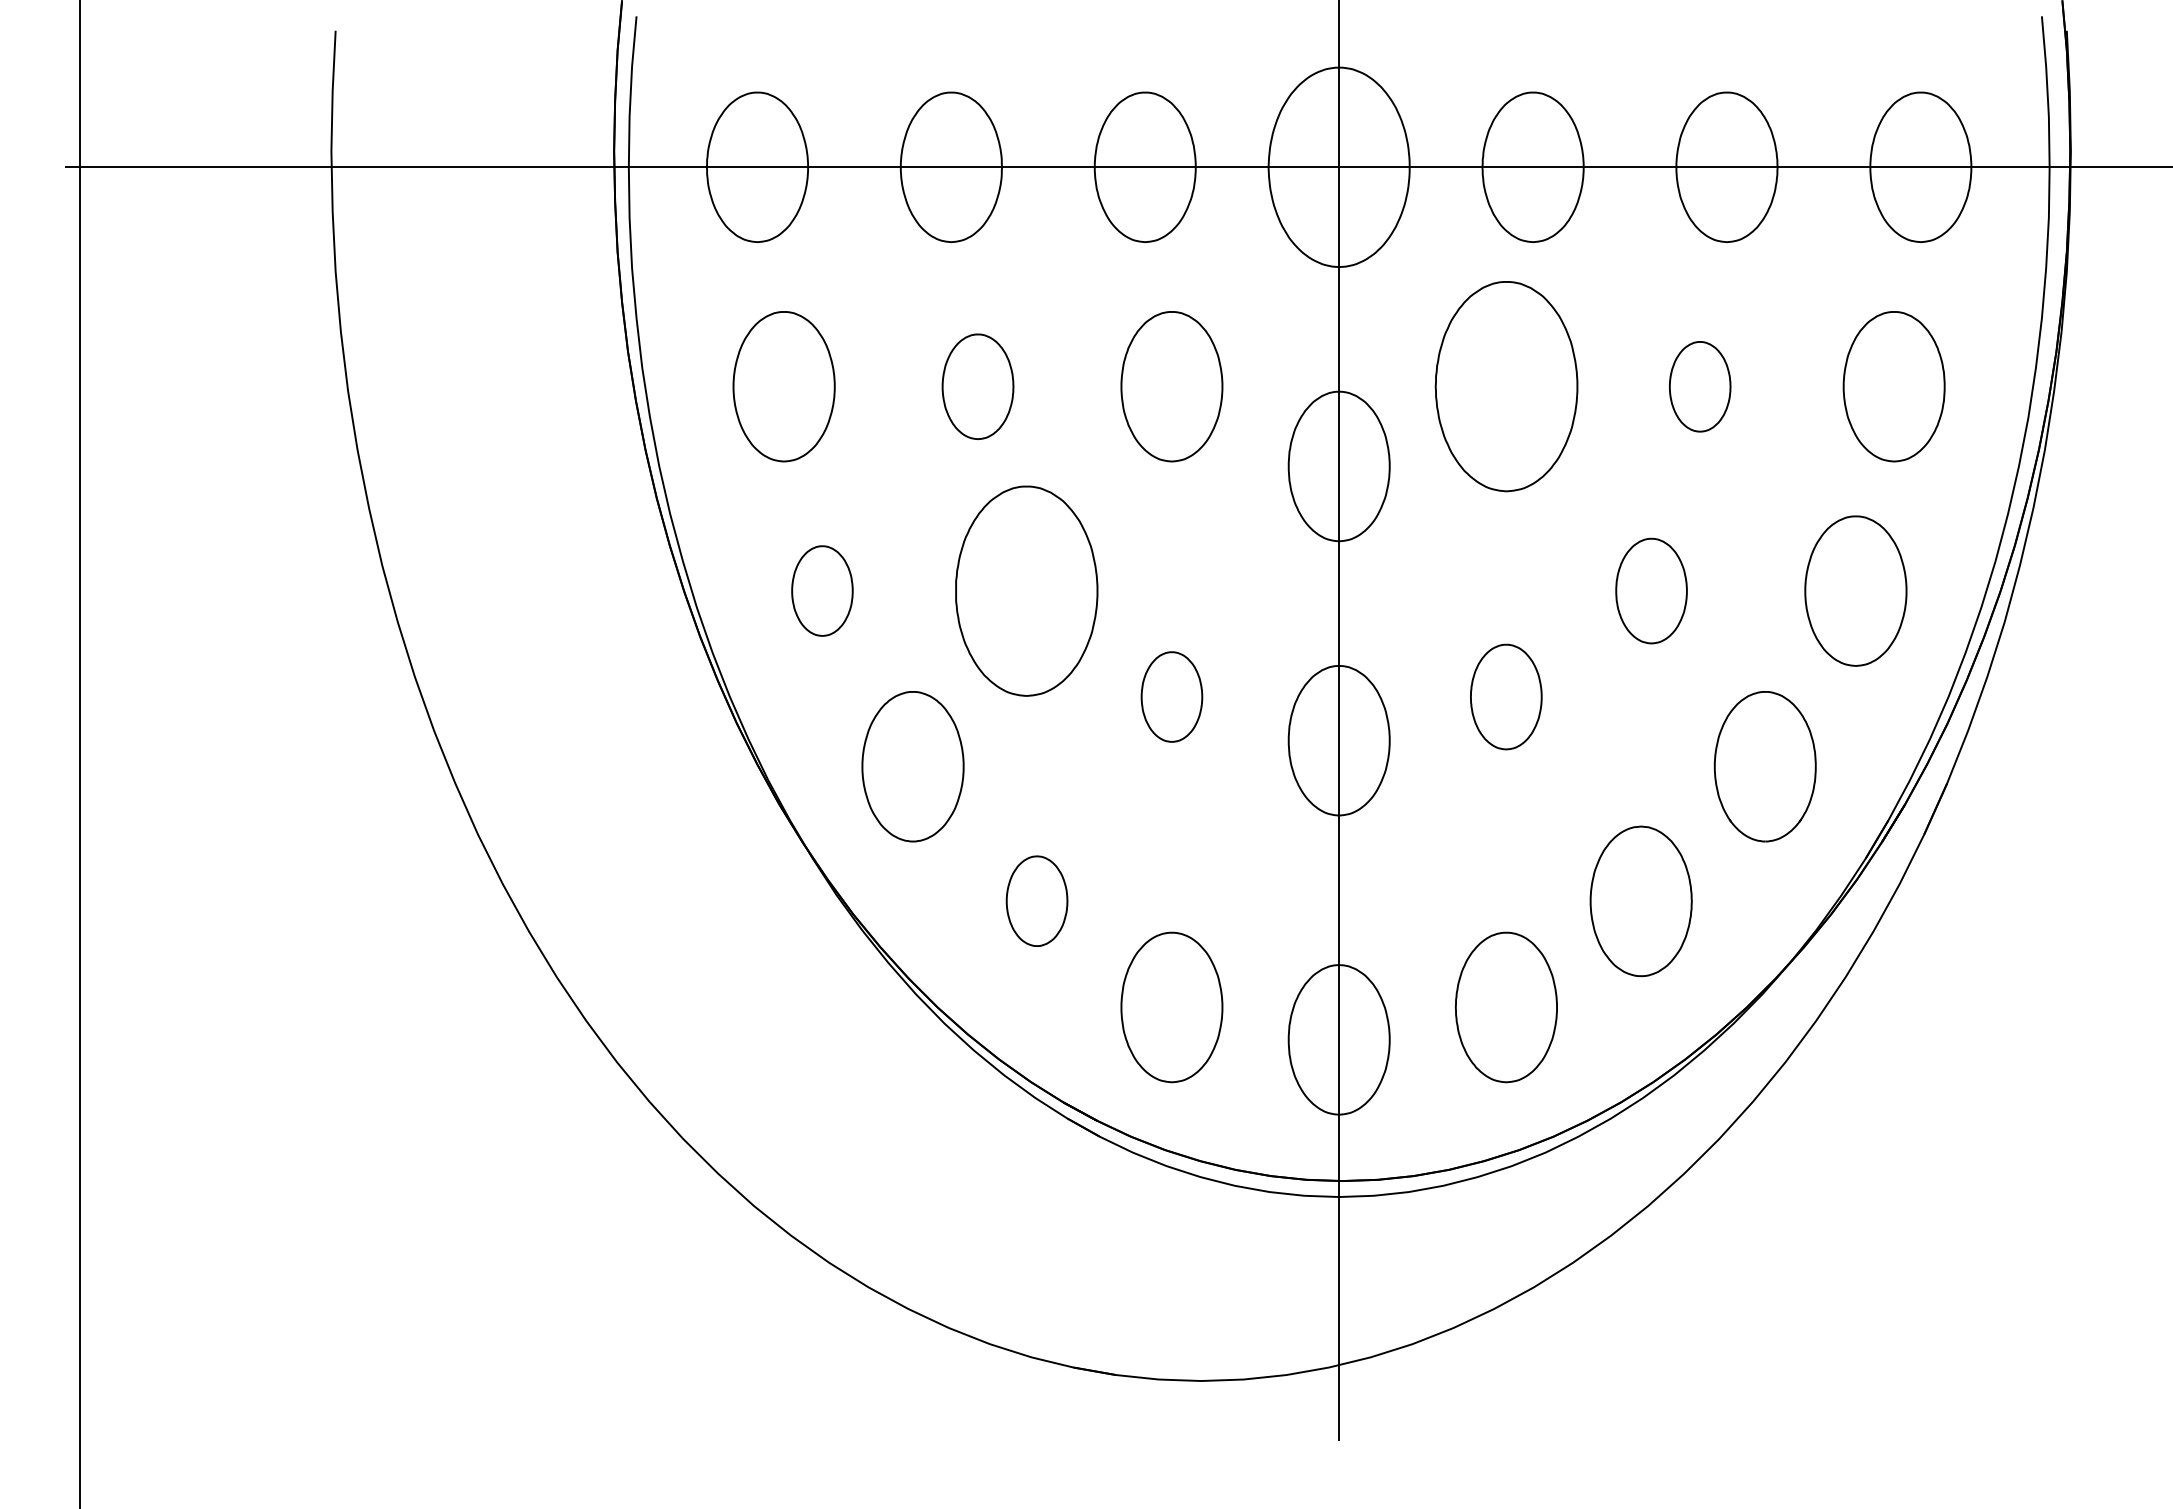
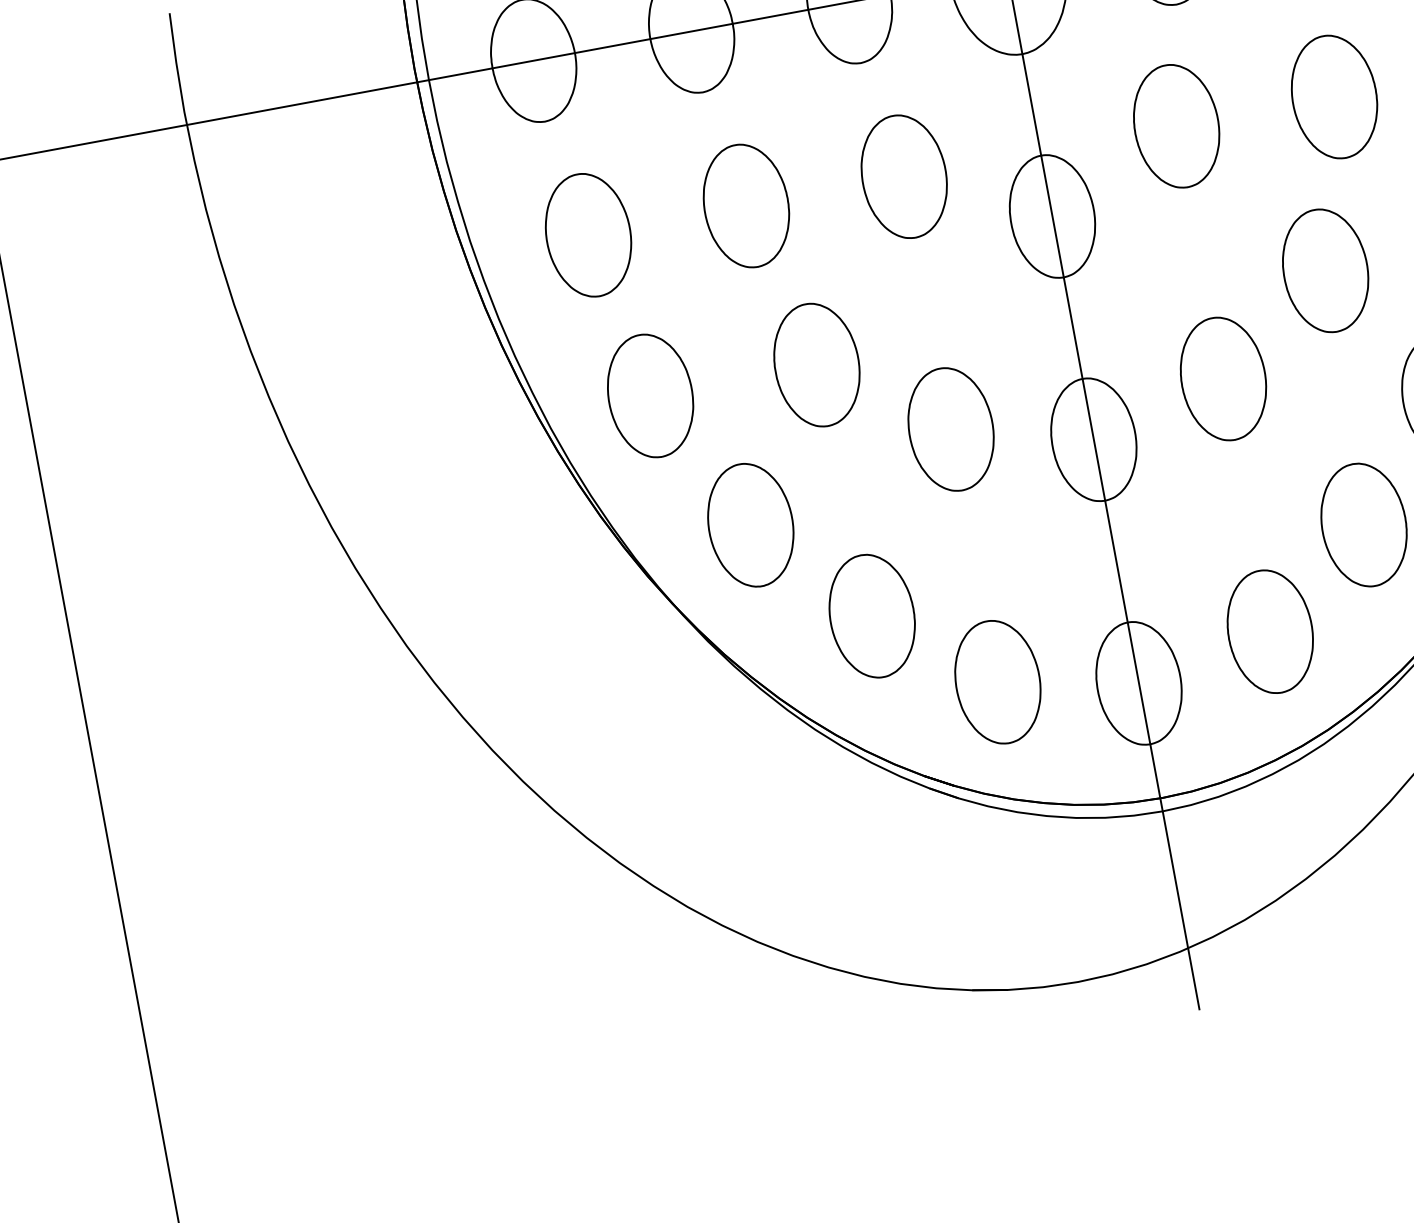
part: (977, 386) -> (745, 205), size x1.43
part: (1505, 386) -> (1175, 126), size x0.71
part: (1699, 386) -> (1333, 97), size x1.67
part: (822, 590) -> (650, 395), size x1.67
part: (1026, 590) -> (816, 364), size x0.71
part: (1651, 590) -> (1325, 270), size x1.43
part: (1171, 696) -> (950, 429), size x1.67
part: (1505, 696) -> (1222, 378), size x1.43
part: (1036, 900) -> (871, 615), size x1.67

